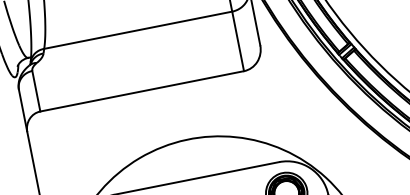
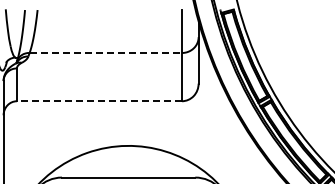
line: (139, 30) -> (106, 53), solid -> dashed
line: (142, 91) -> (99, 101), solid -> dashed

